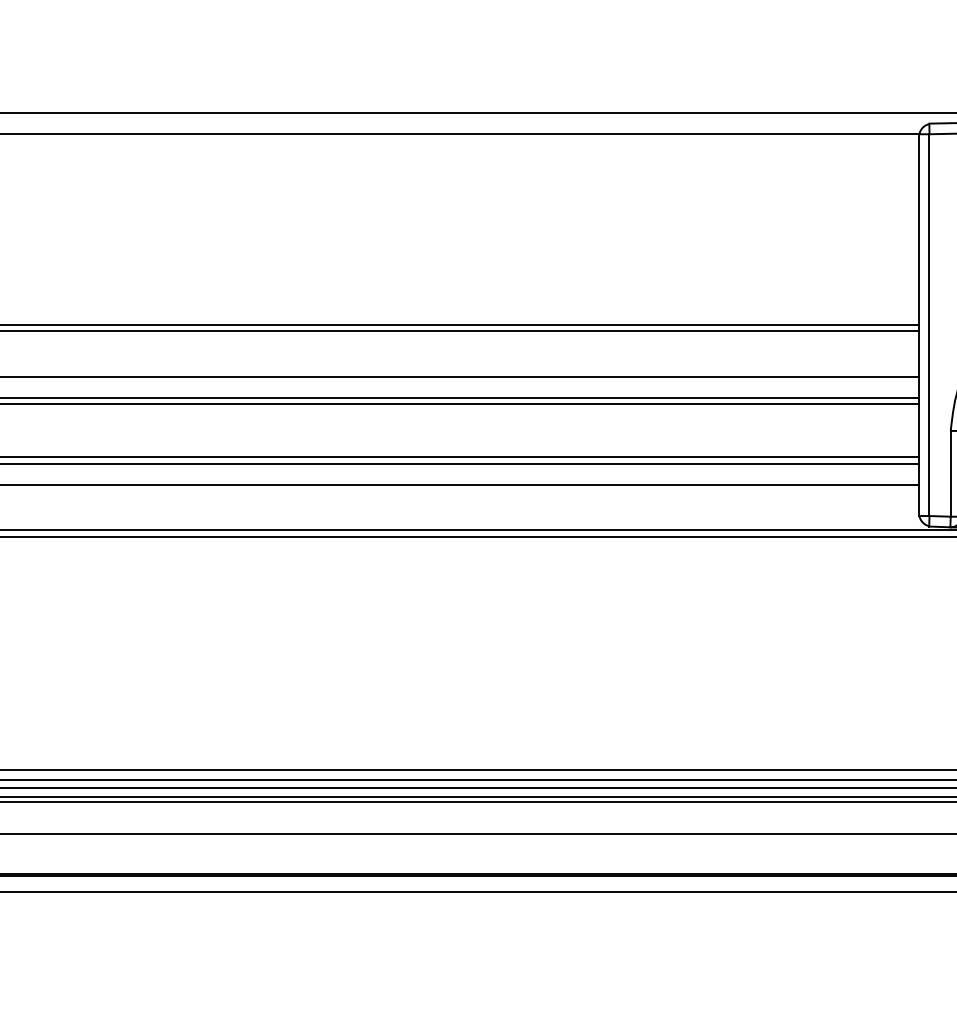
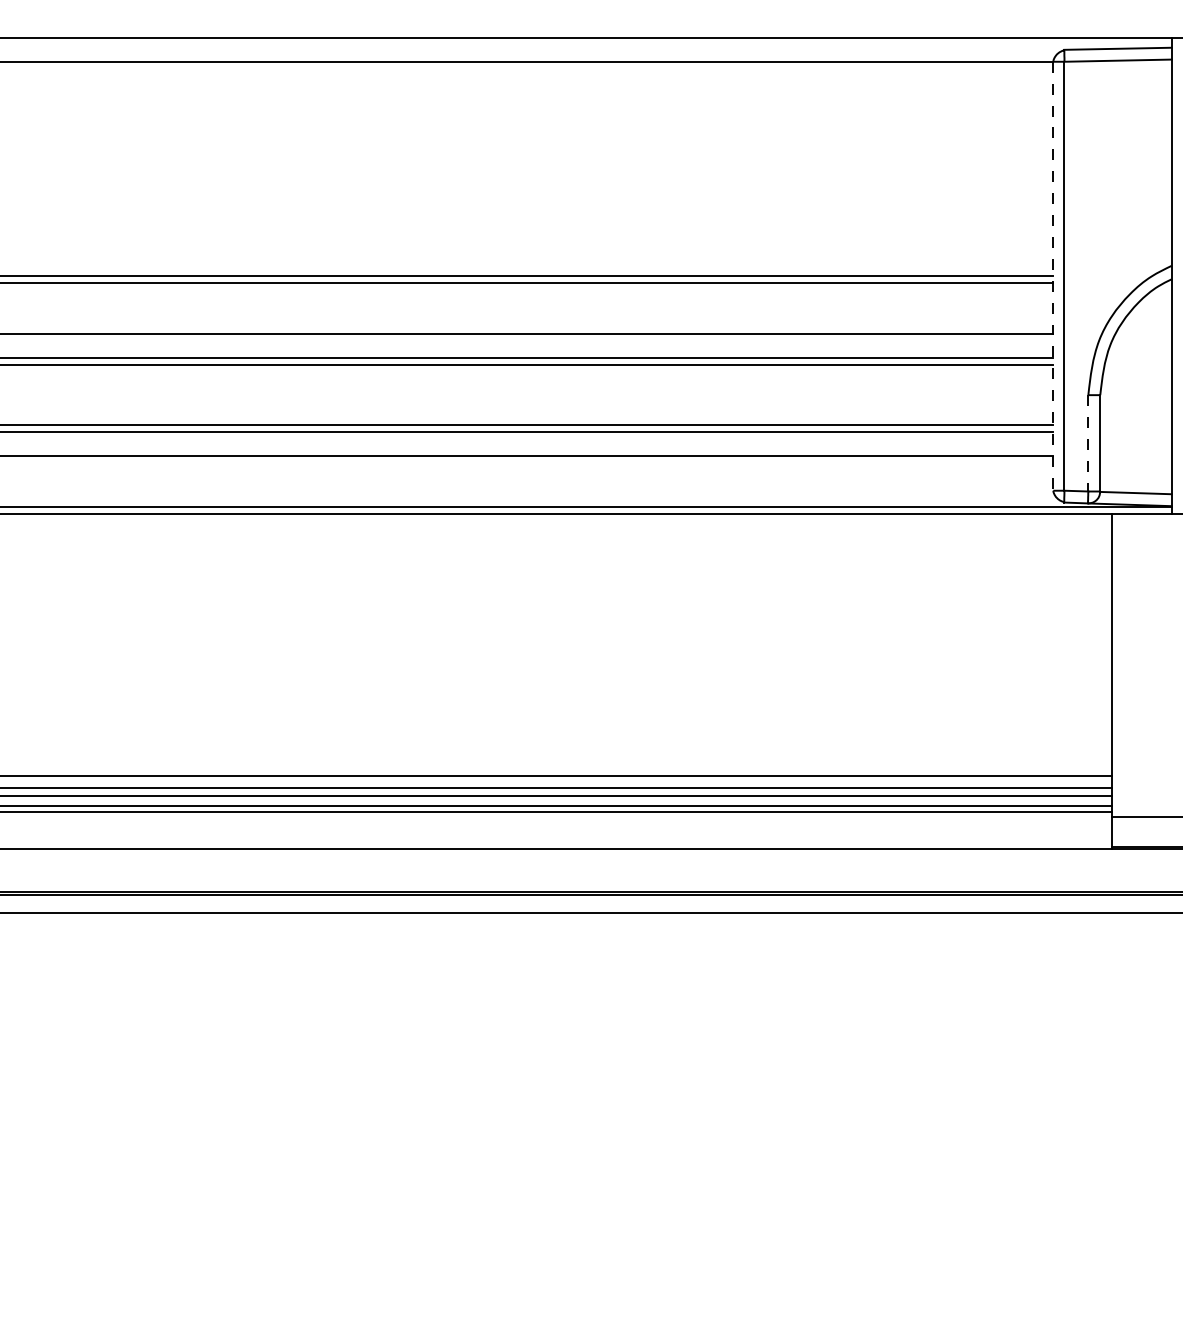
line: (918, 325) -> (1052, 276), solid -> dashed
line: (950, 473) -> (1088, 443), solid -> dashed

